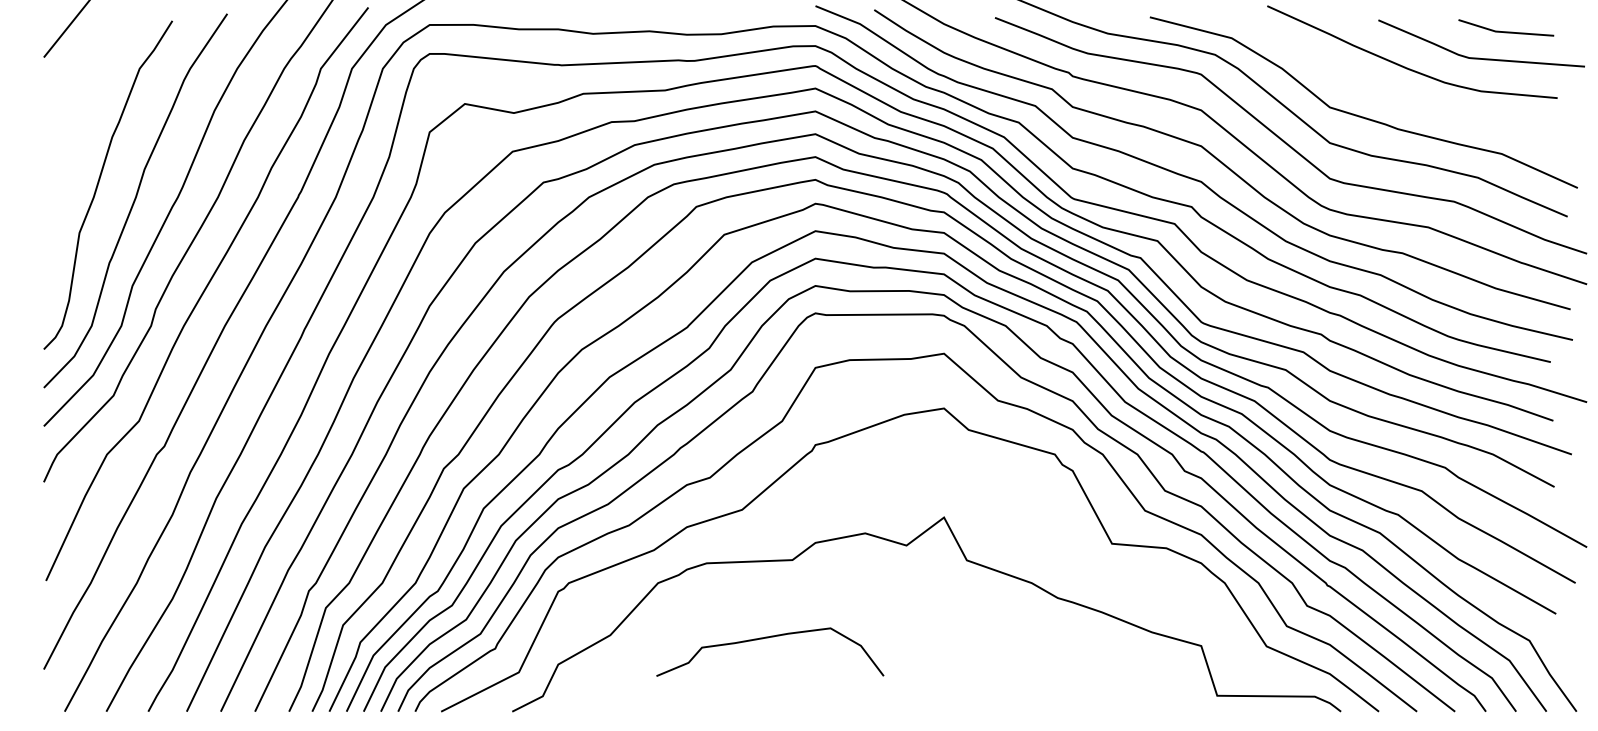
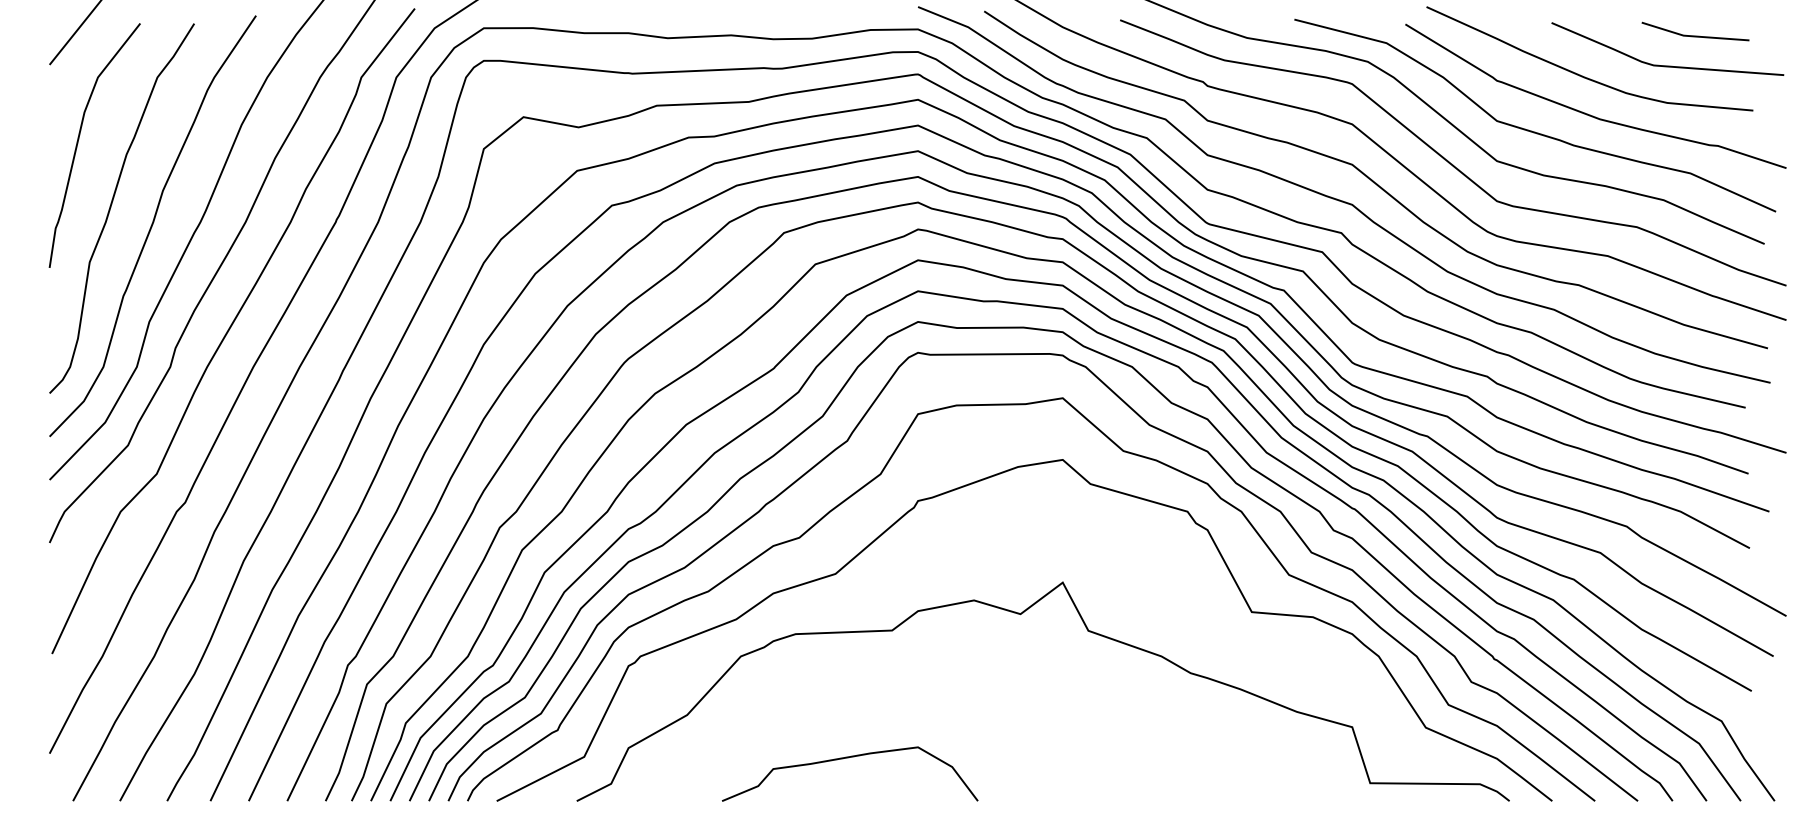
curve: (1412, 101) -> (1590, 114), added
curve: (69, 127) -> (78, 143), added
curve: (768, 638) -> (848, 758), moved

